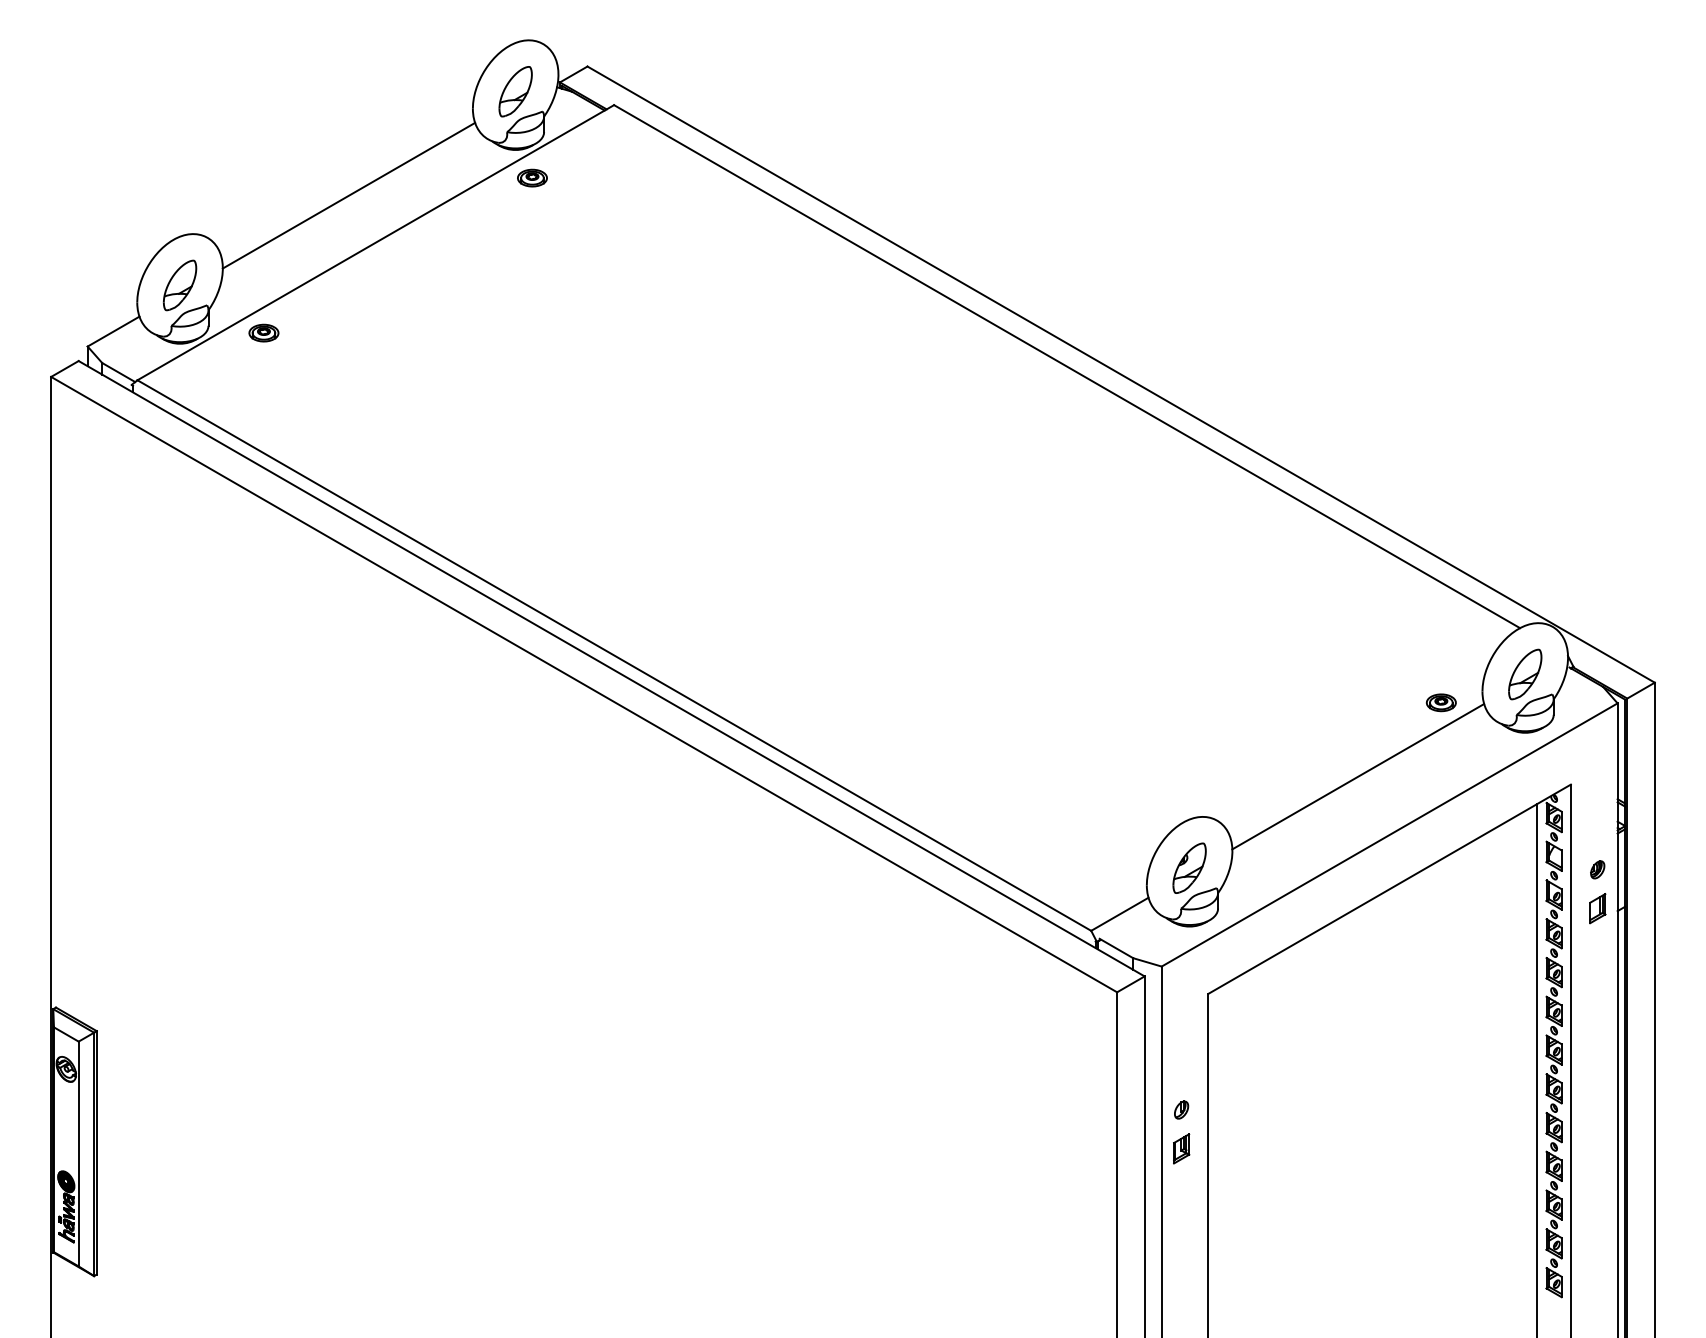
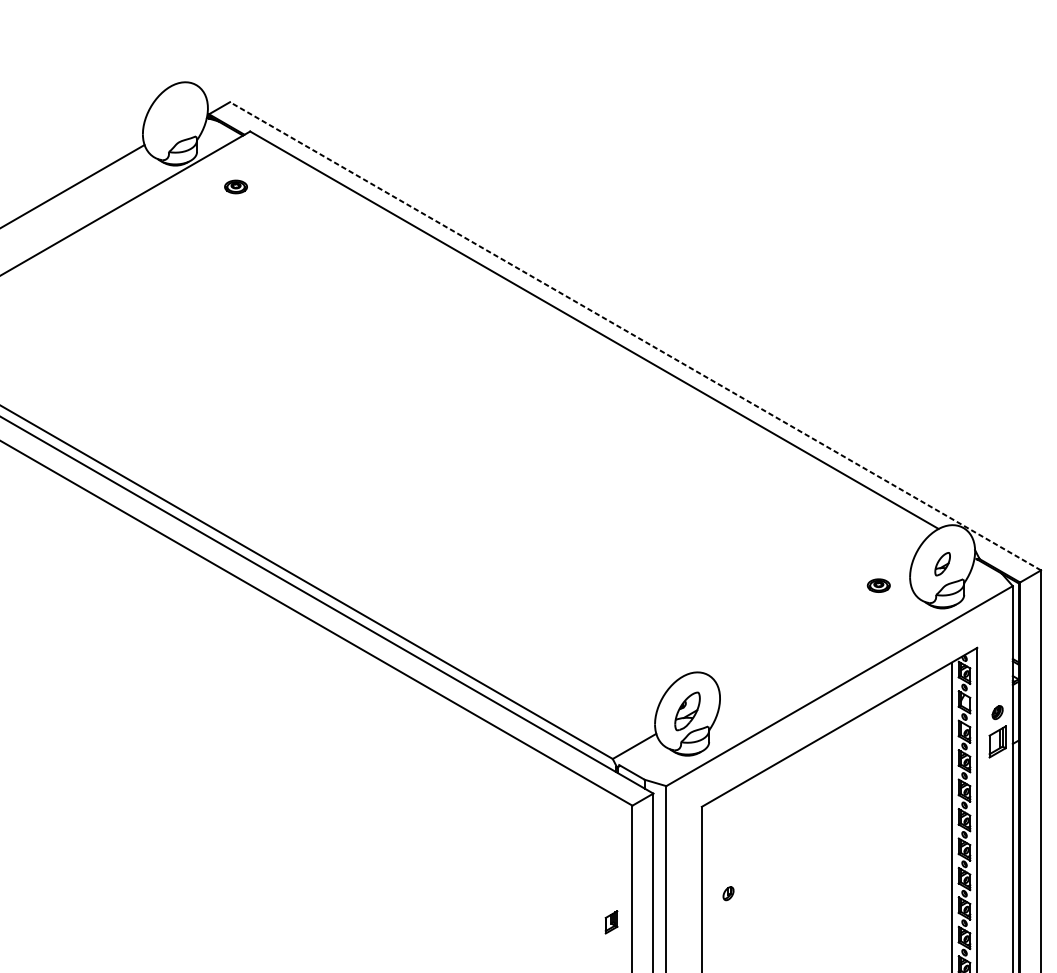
part: (515, 91) -> (175, 121), removed
part: (532, 177) -> (236, 186), moved
line: (1120, 374) -> (635, 336), solid -> dashed
part: (1525, 674) -> (942, 564), size x0.6
line: (1358, 776) -> (815, 641), removed
part: (1597, 908) -> (997, 742), size x1.4
part: (1181, 1109) -> (728, 893), moved
part: (1181, 1148) -> (611, 922), moved

